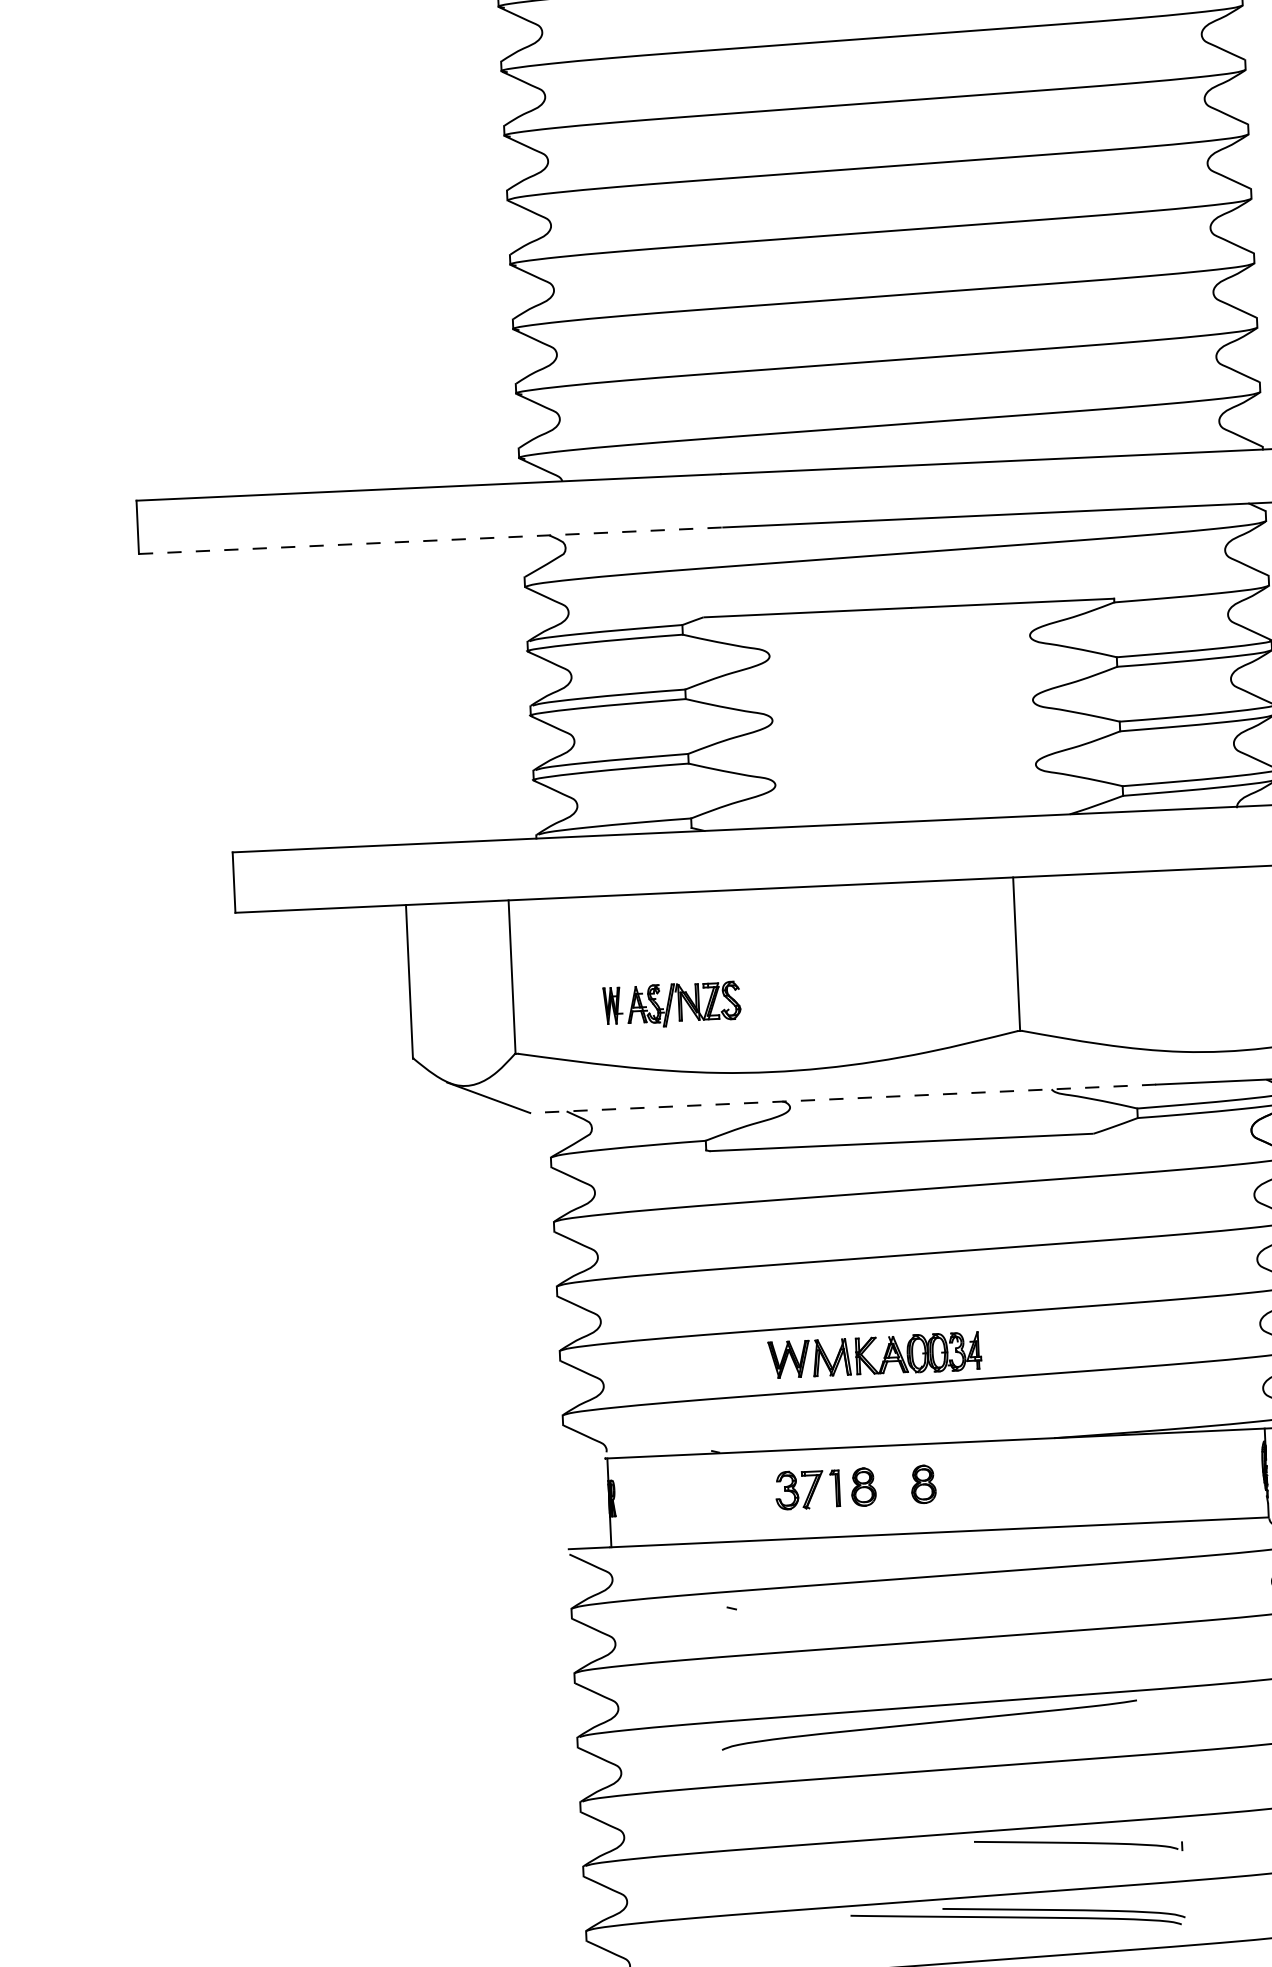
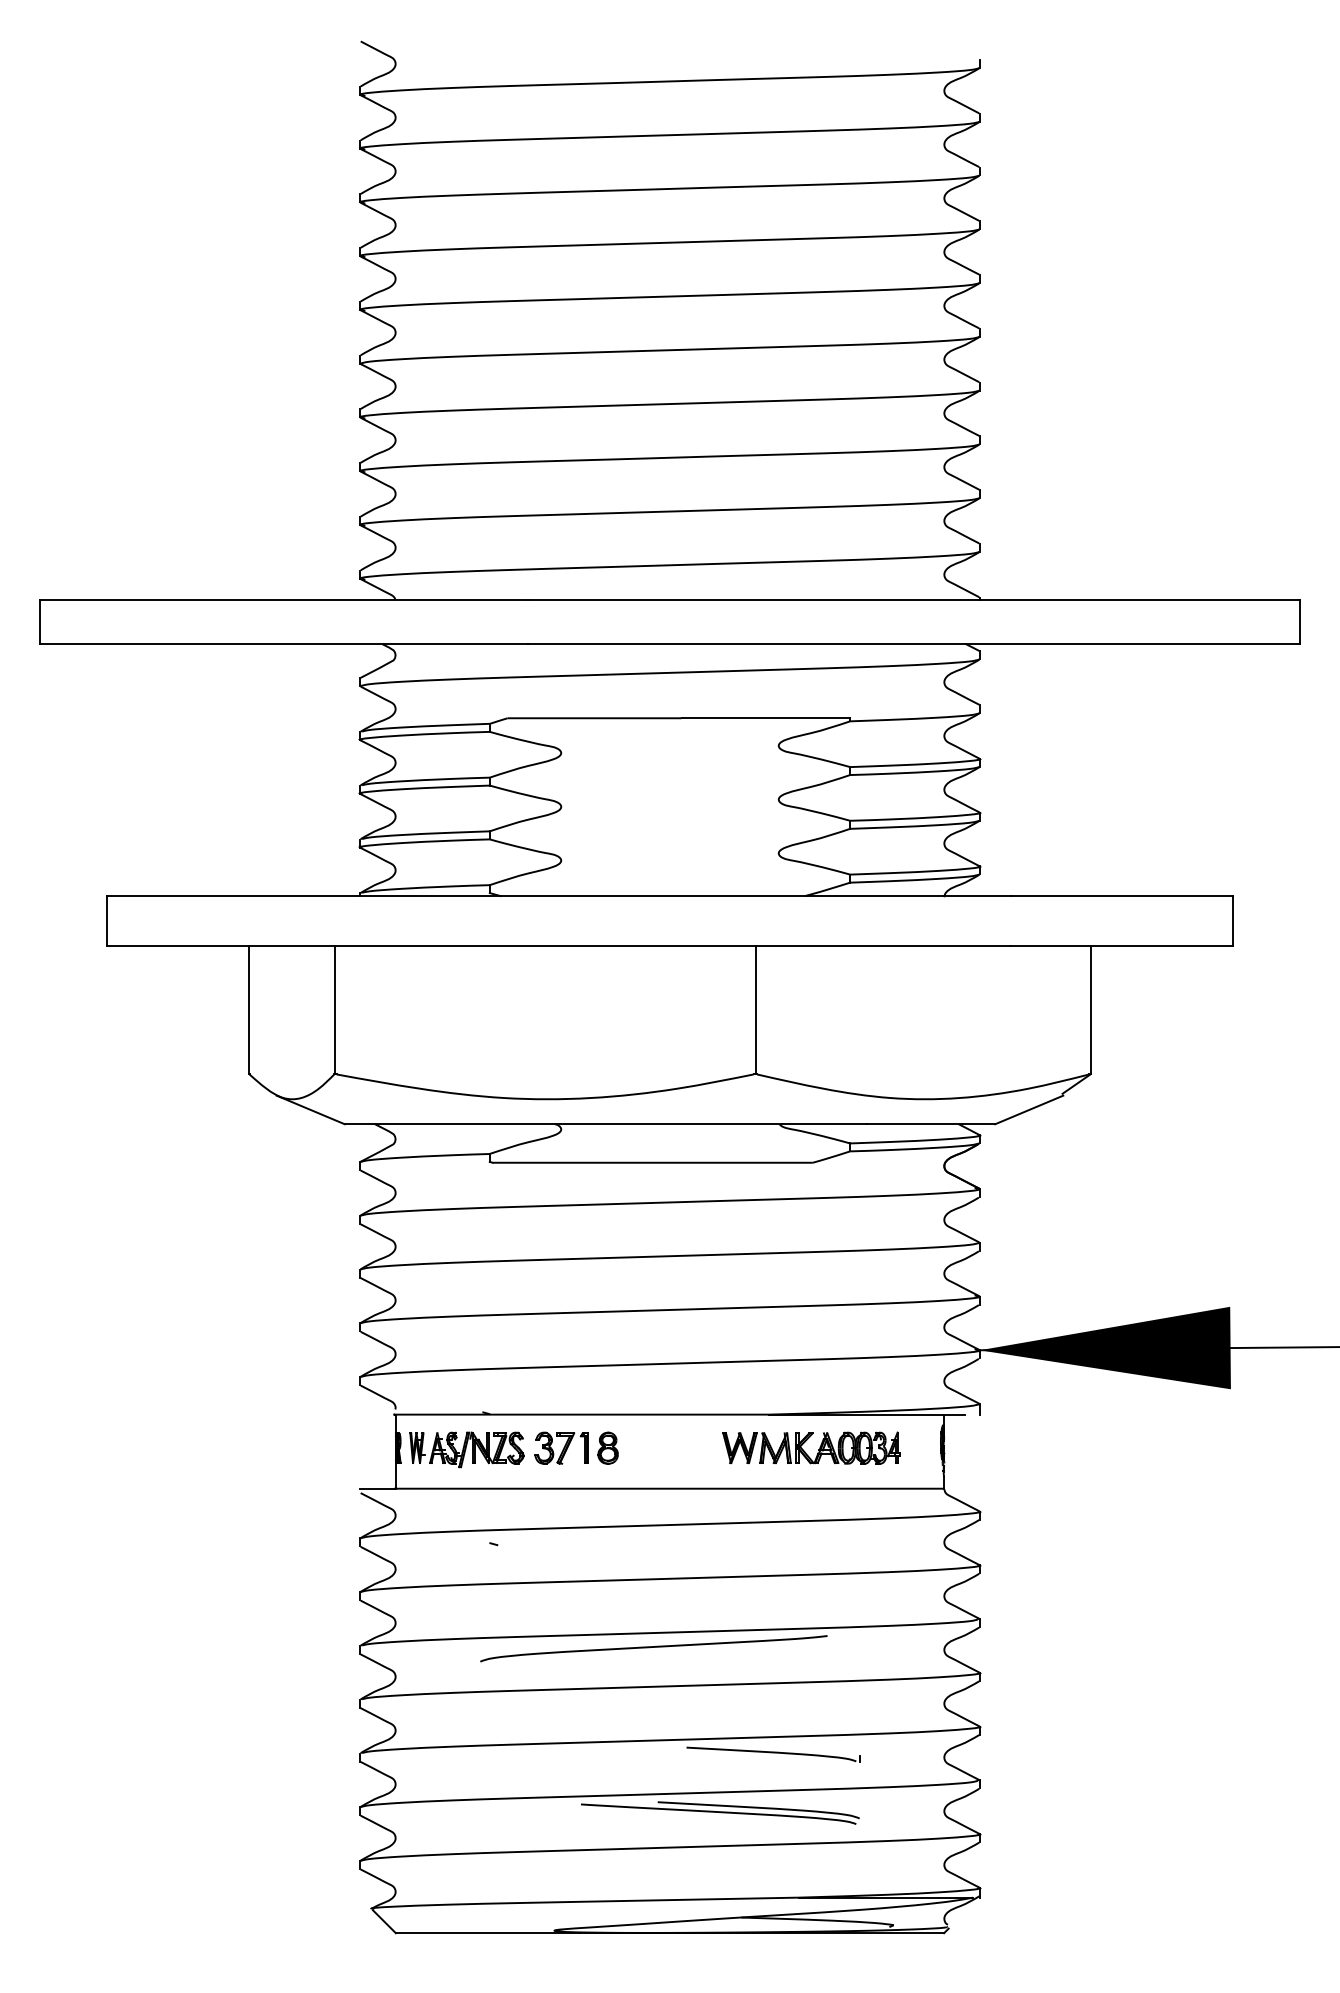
line: (430, 541) -> (283, 644), dashed -> solid
part: (671, 1004) -> (466, 1449), moved
line: (842, 1099) -> (605, 1124), dashed -> solid
part: (869, 1361) -> (806, 1452), moved
part: (922, 1483) -> (657, 1447), removed

